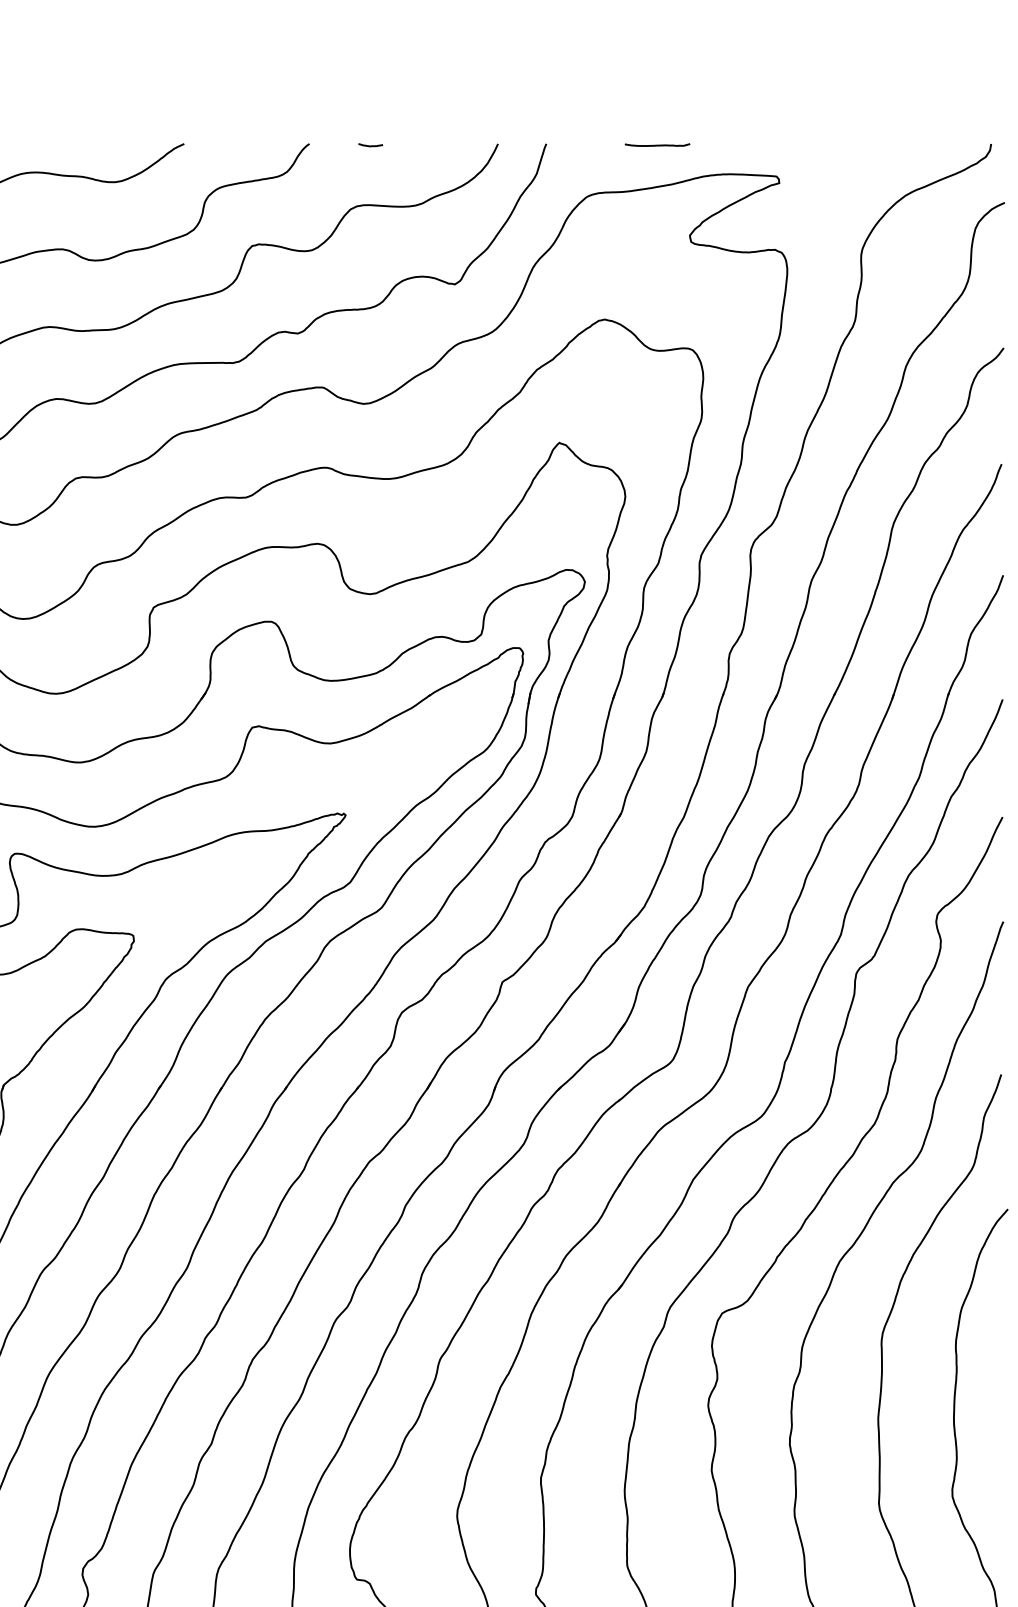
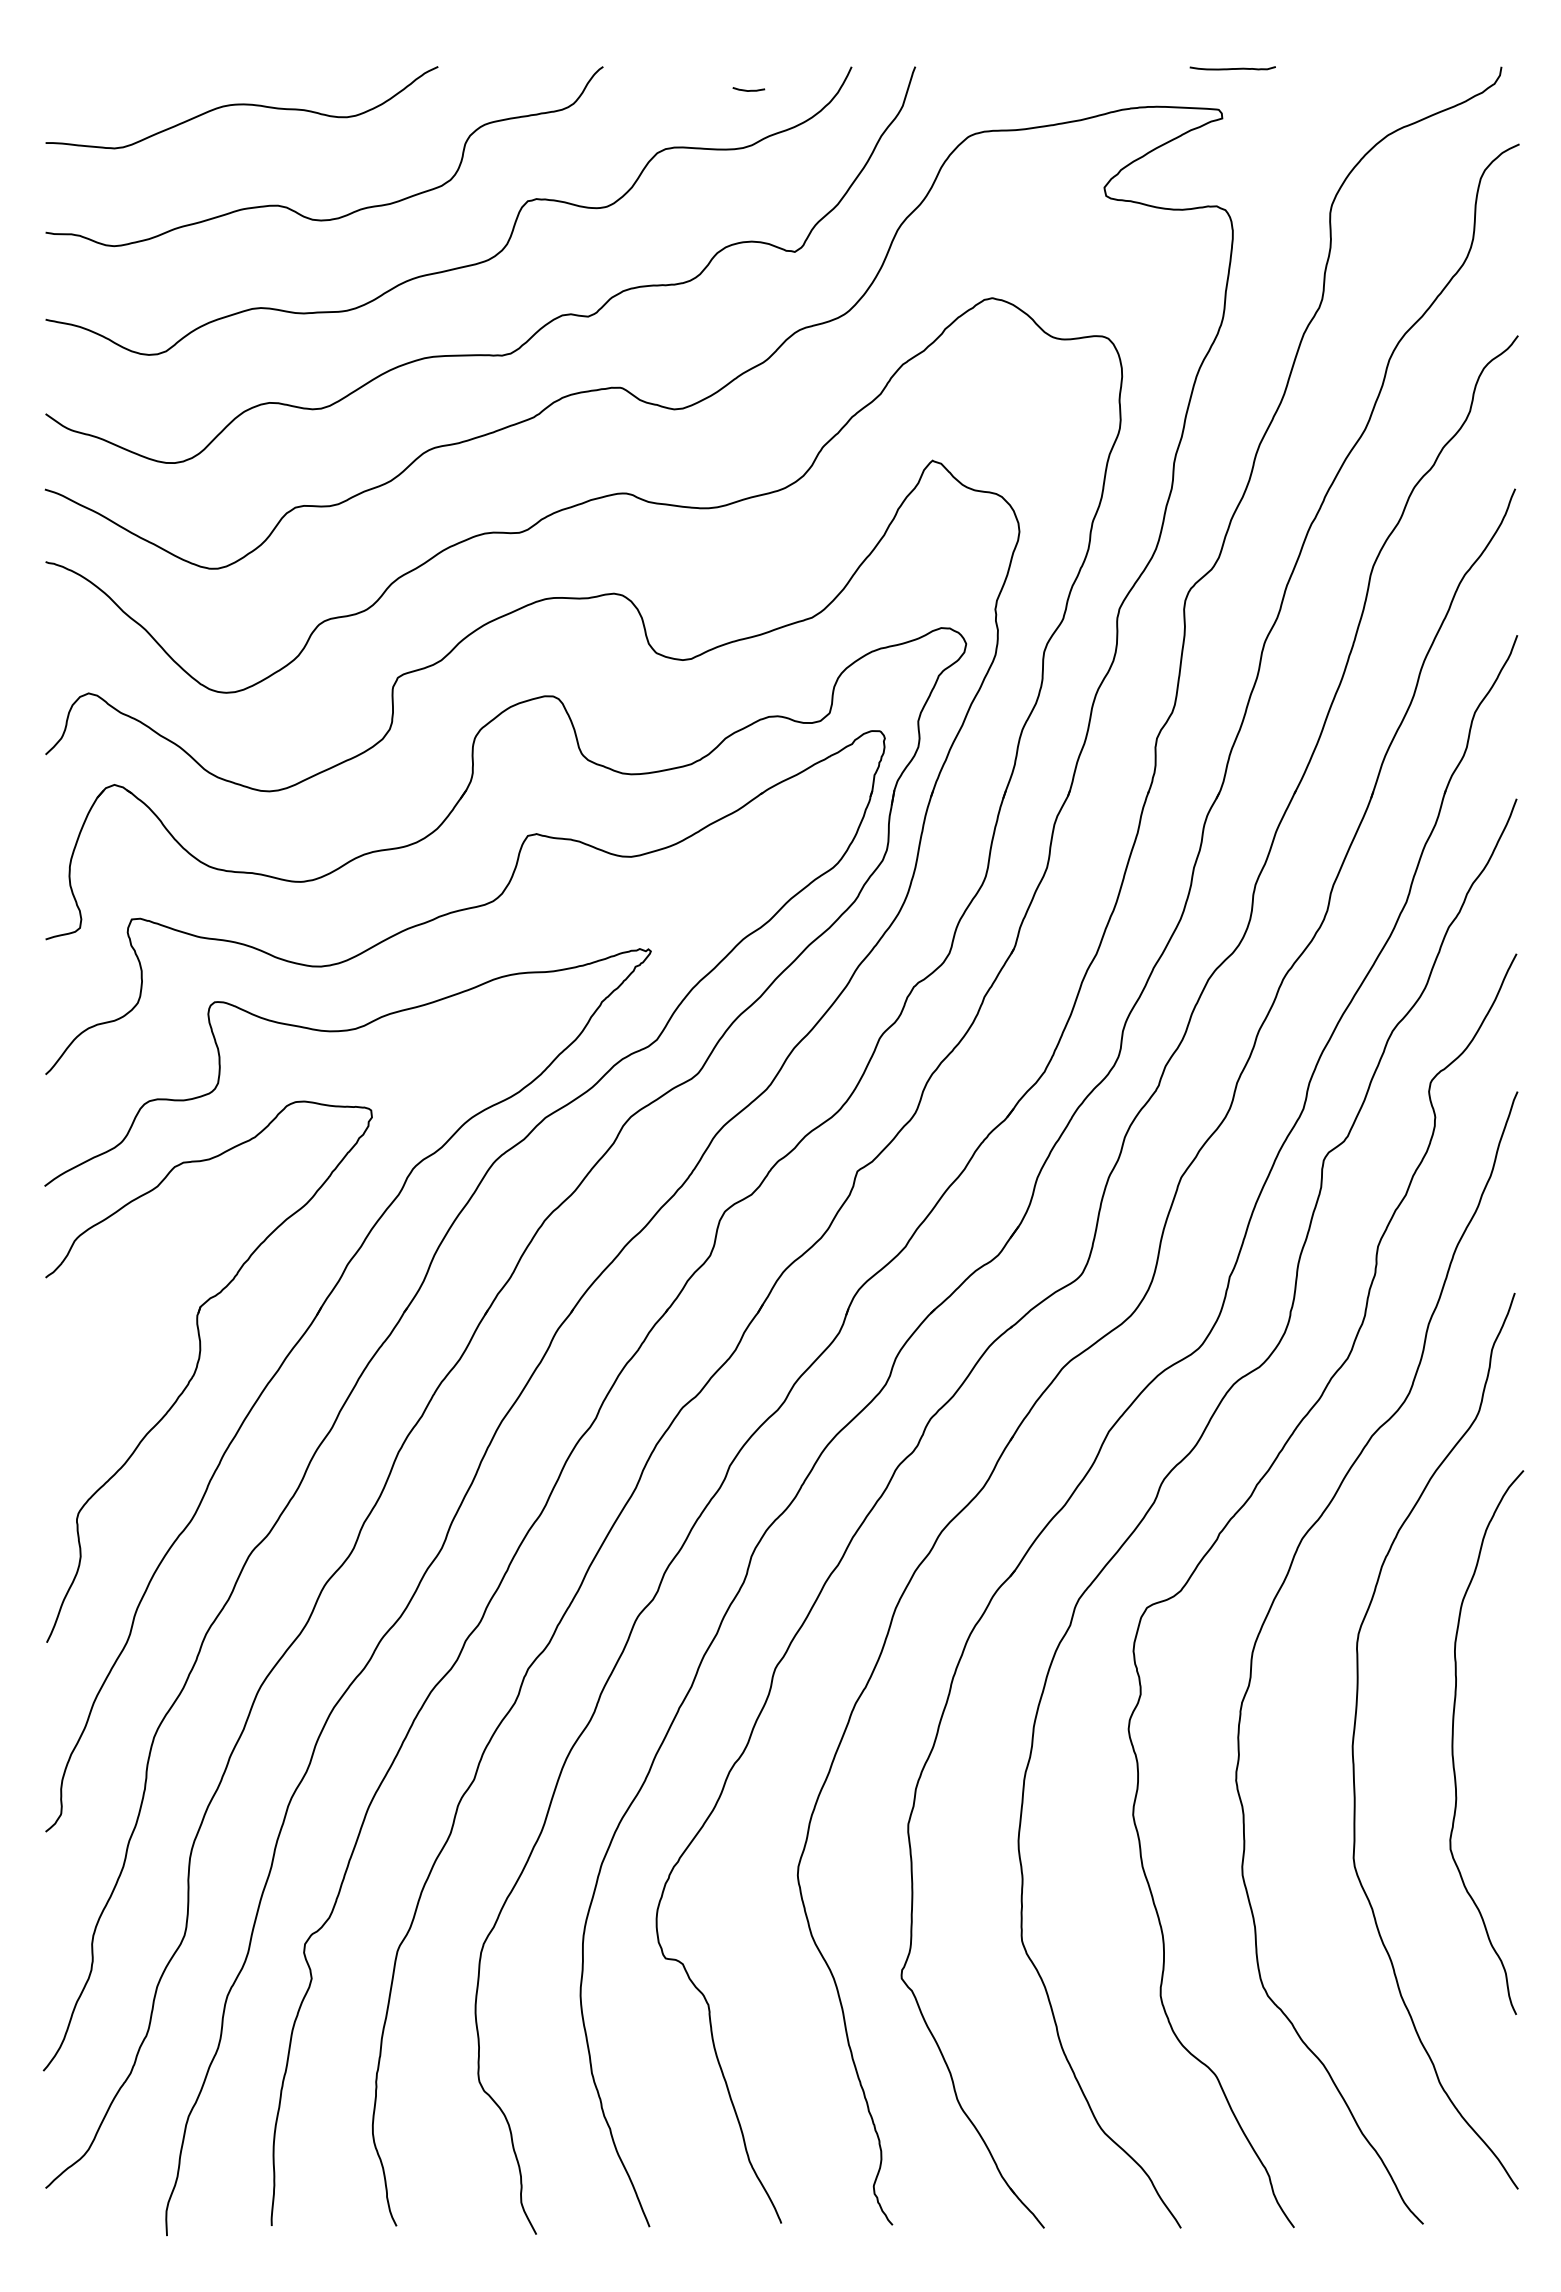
curve: (370, 145) -> (748, 90), moved
curve: (657, 145) -> (1232, 68), moved

